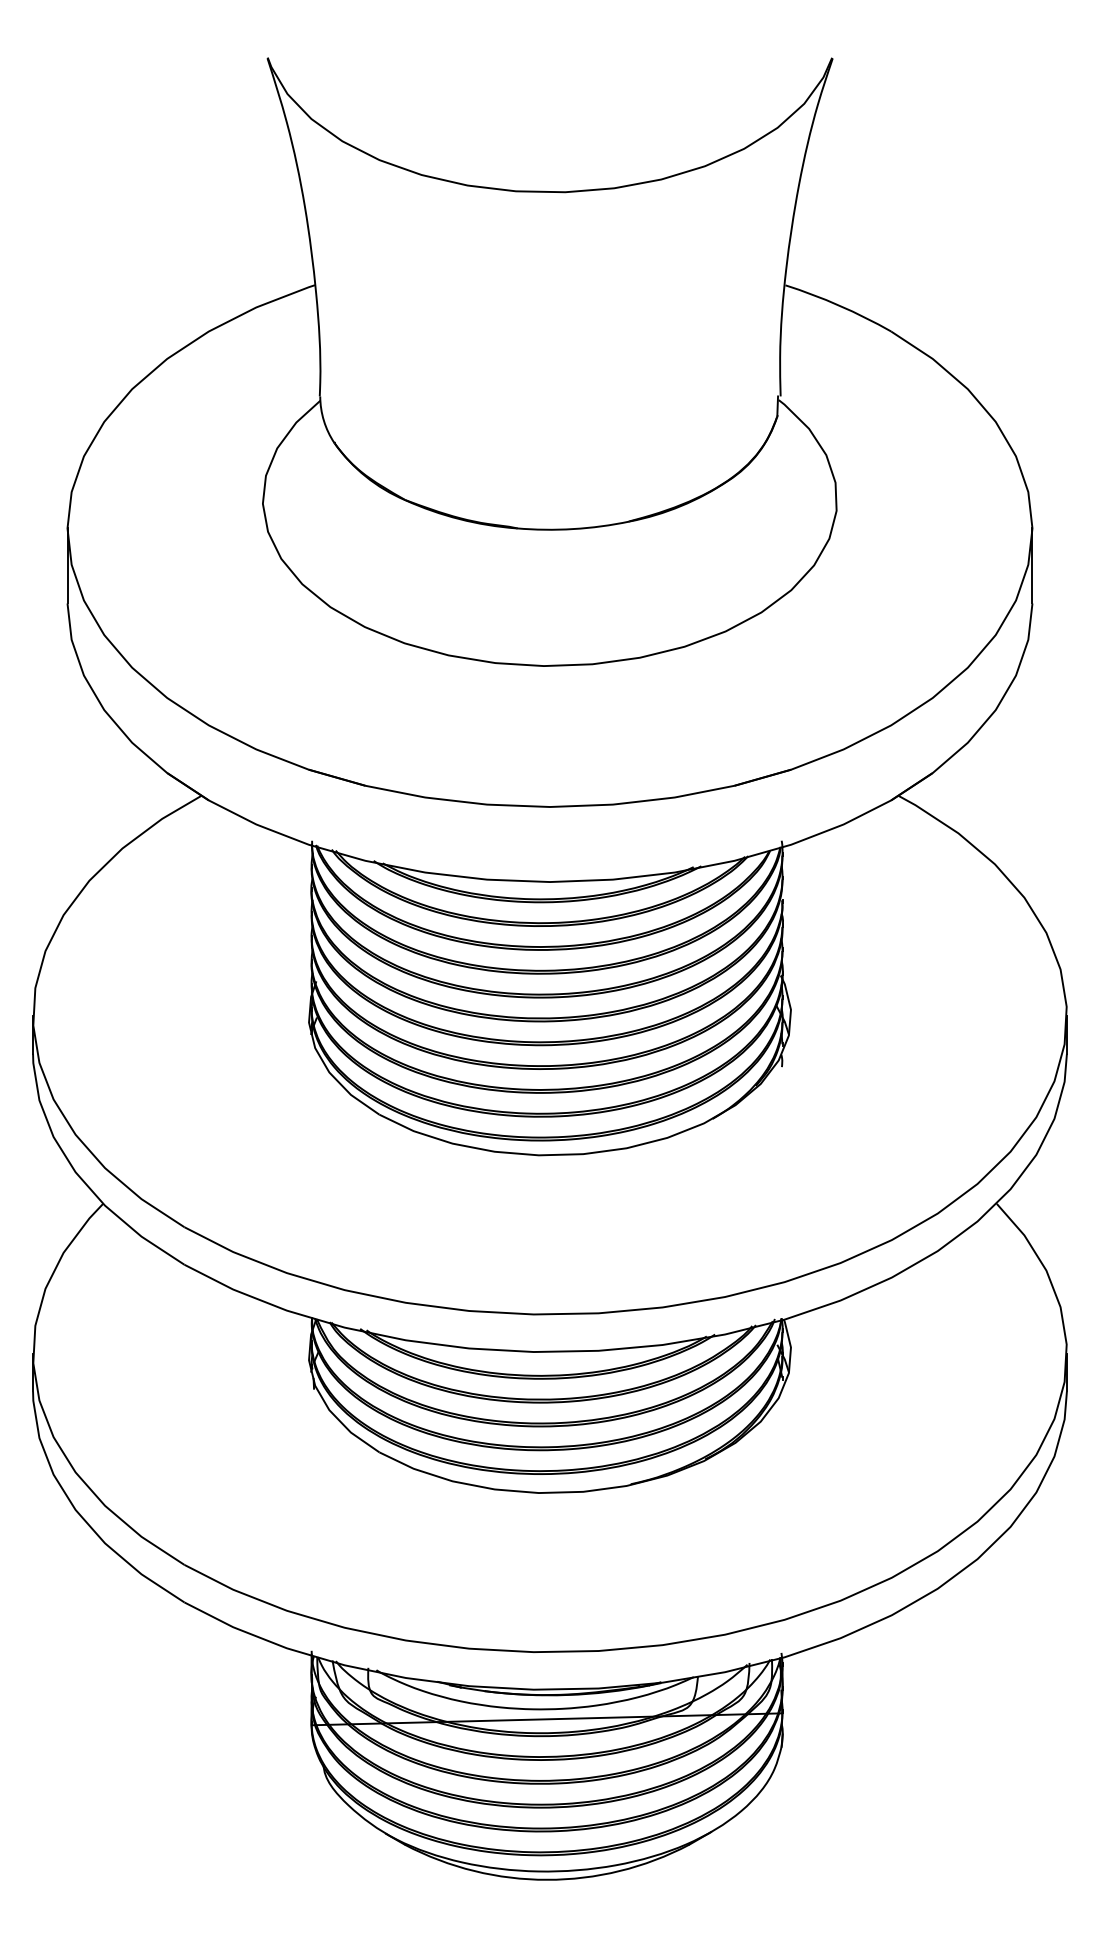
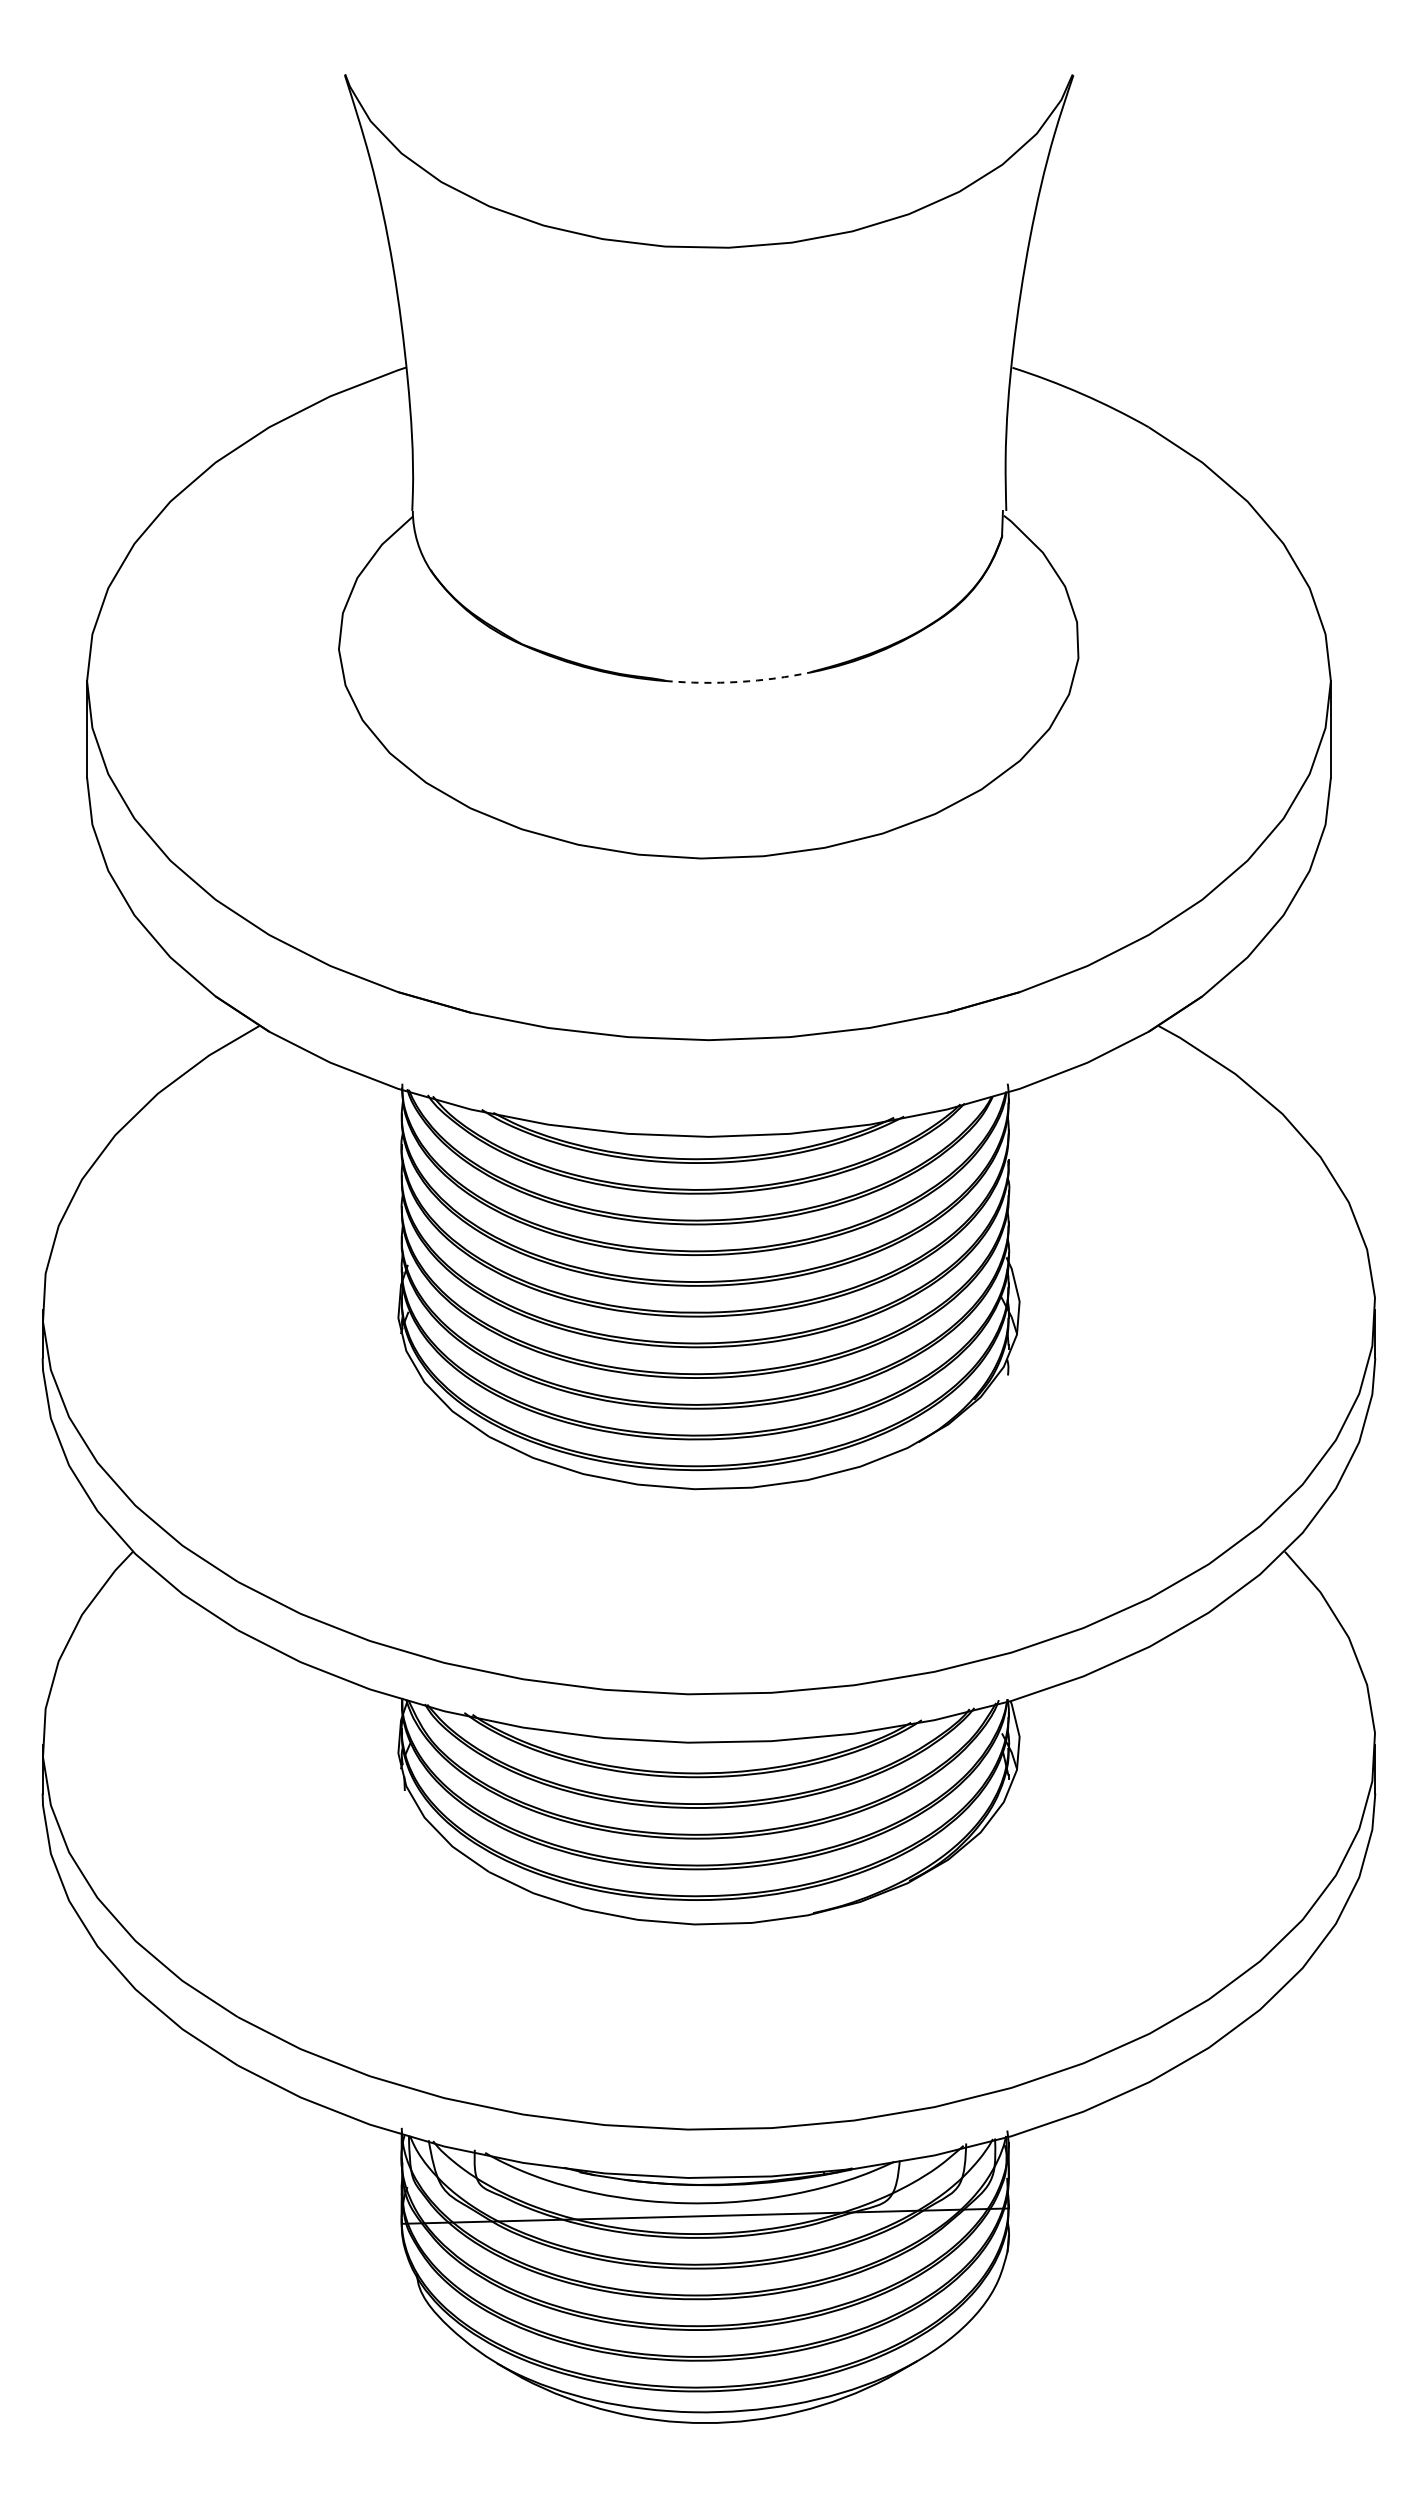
arc: (572, 528) -> (738, 681), solid -> dashed

